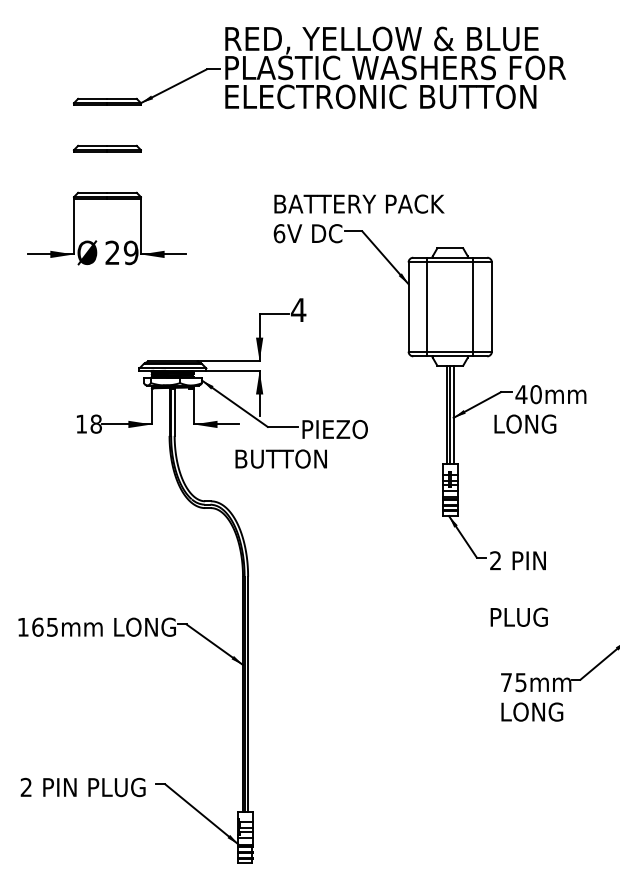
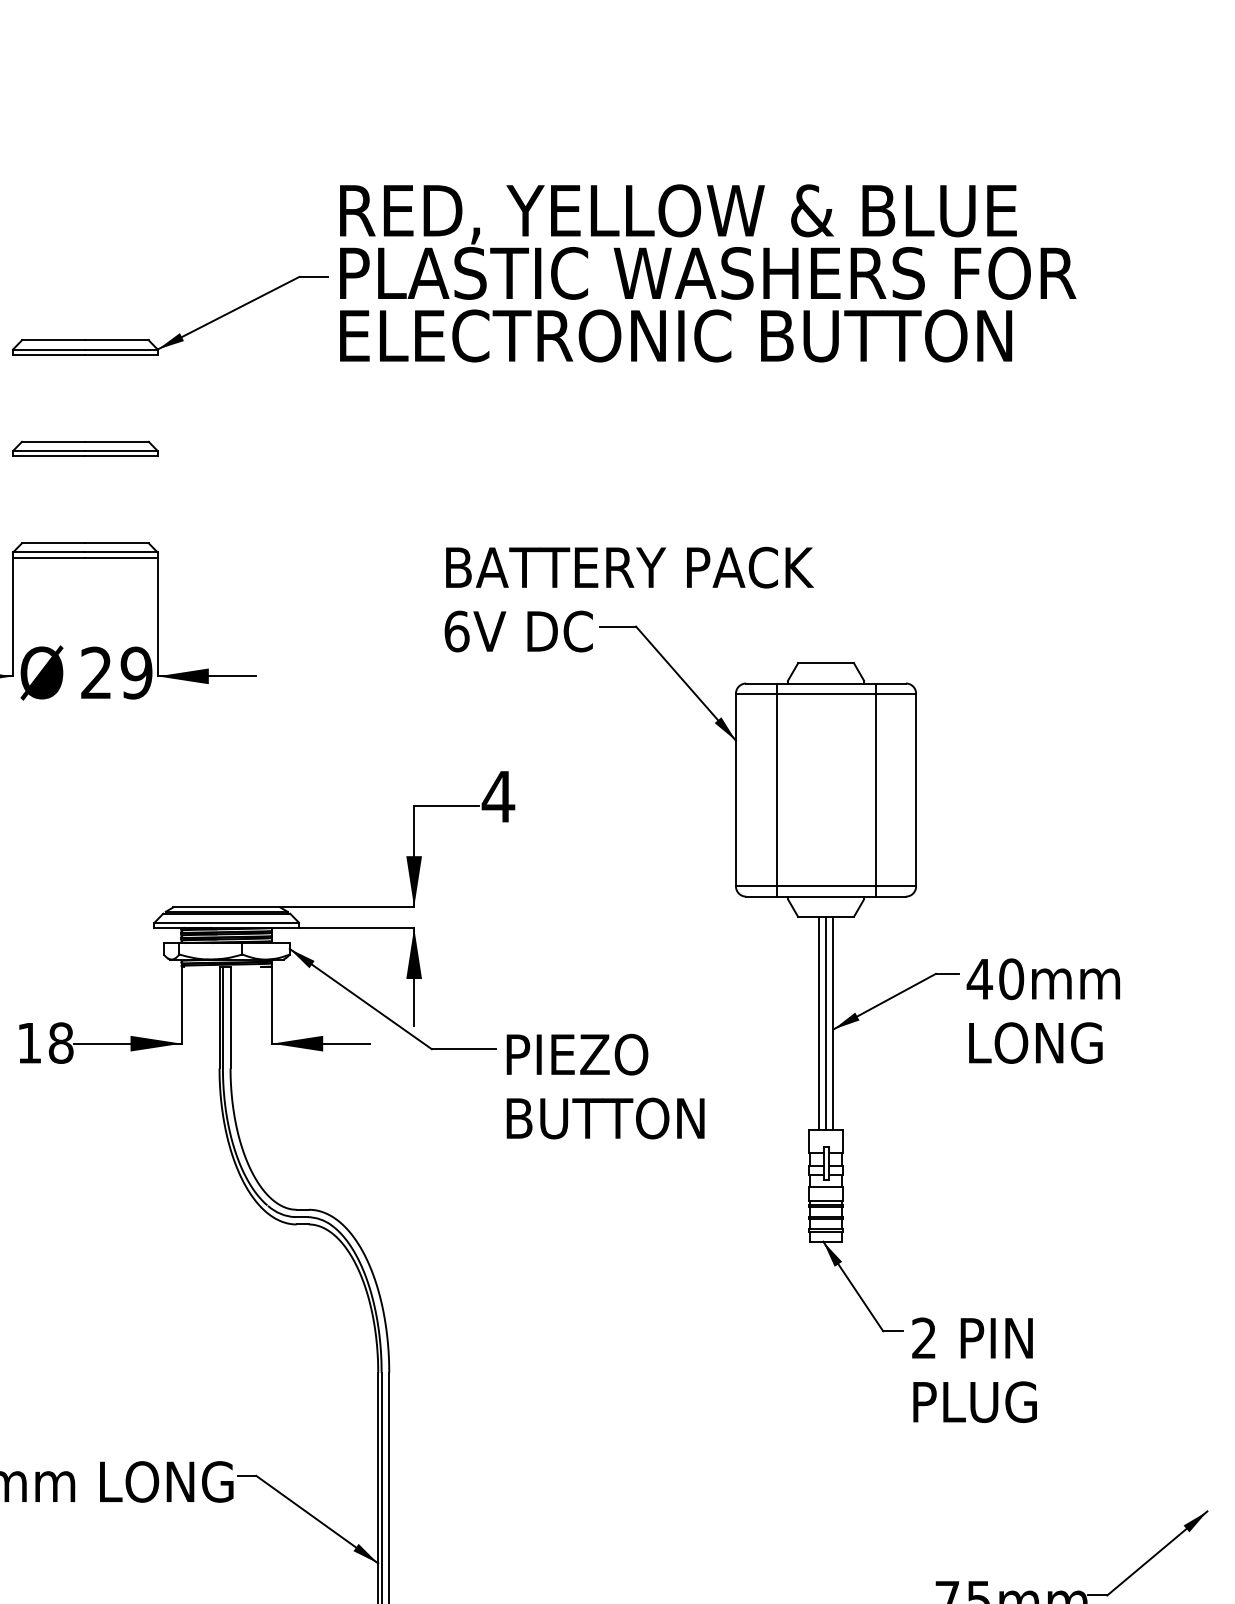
text: (525, 423) -> (1036, 1041), moved
text: (280, 458) -> (603, 1117), moved
text: (518, 616) -> (973, 1400), moved

